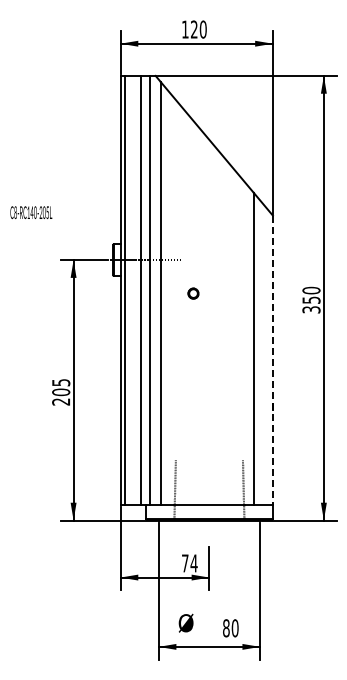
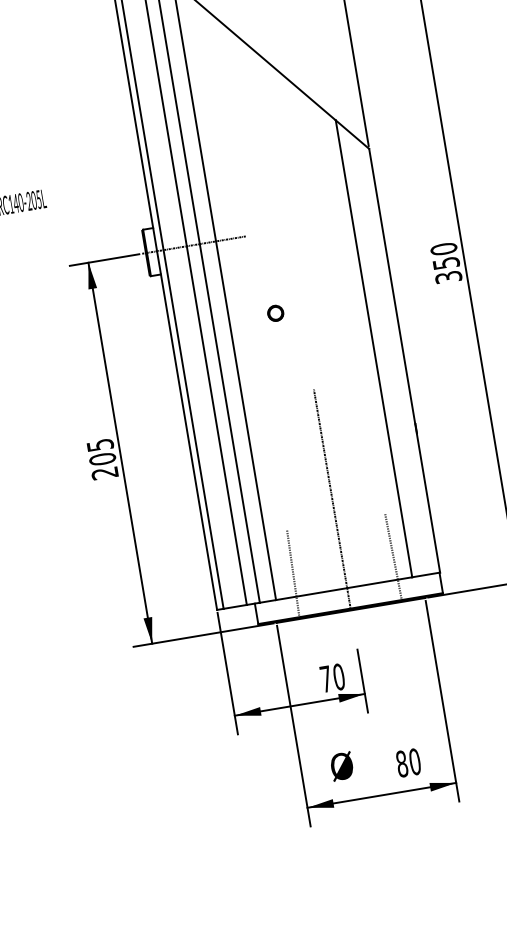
circle: (193, 293) -> (275, 313), moved
line: (272, 360) -> (404, 360), dashed -> solid
line: (209, 444) -> (332, 499), added
text: (193, 563) -> (338, 677), 74 -> 70

